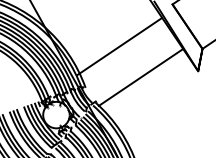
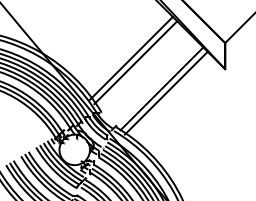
line: (122, 50) -> (135, 62), added
line: (143, 81) -> (165, 92), added

